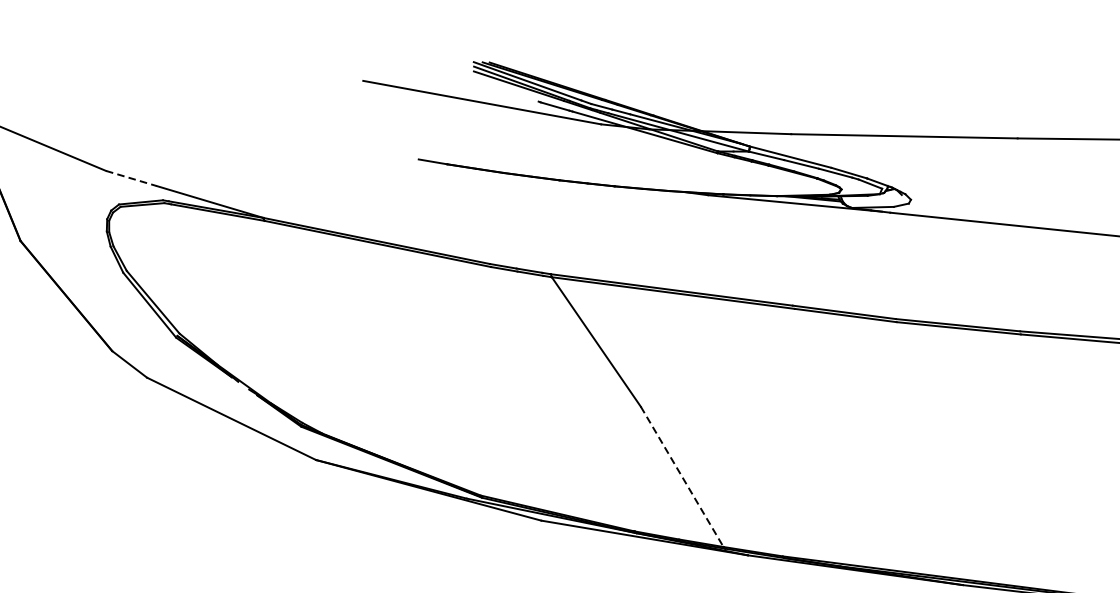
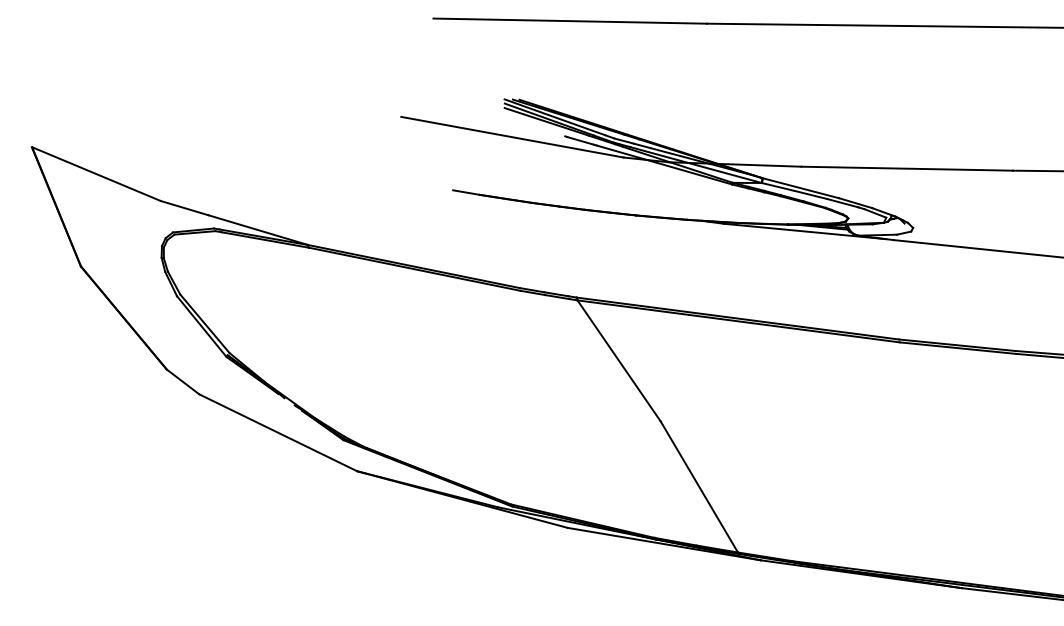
line: (131, 178) -> (184, 208), dashed -> solid
line: (682, 477) -> (699, 487), dashed -> solid

